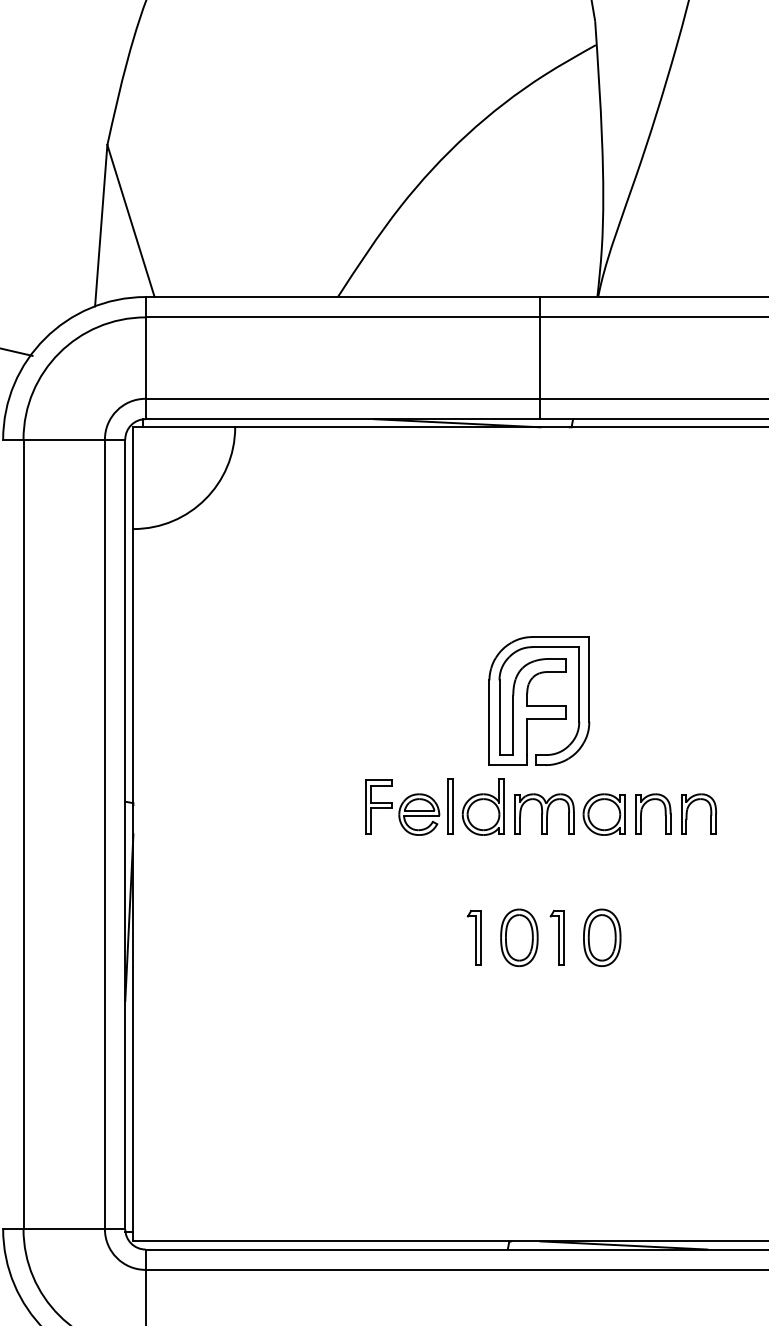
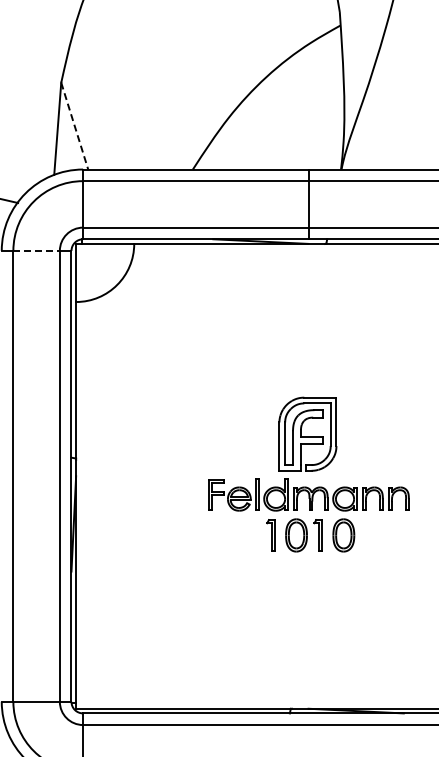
line: (130, 221) -> (74, 126), solid -> dashed
line: (65, 438) -> (37, 250), solid -> dashed
part: (528, 734) -> (301, 453), moved

